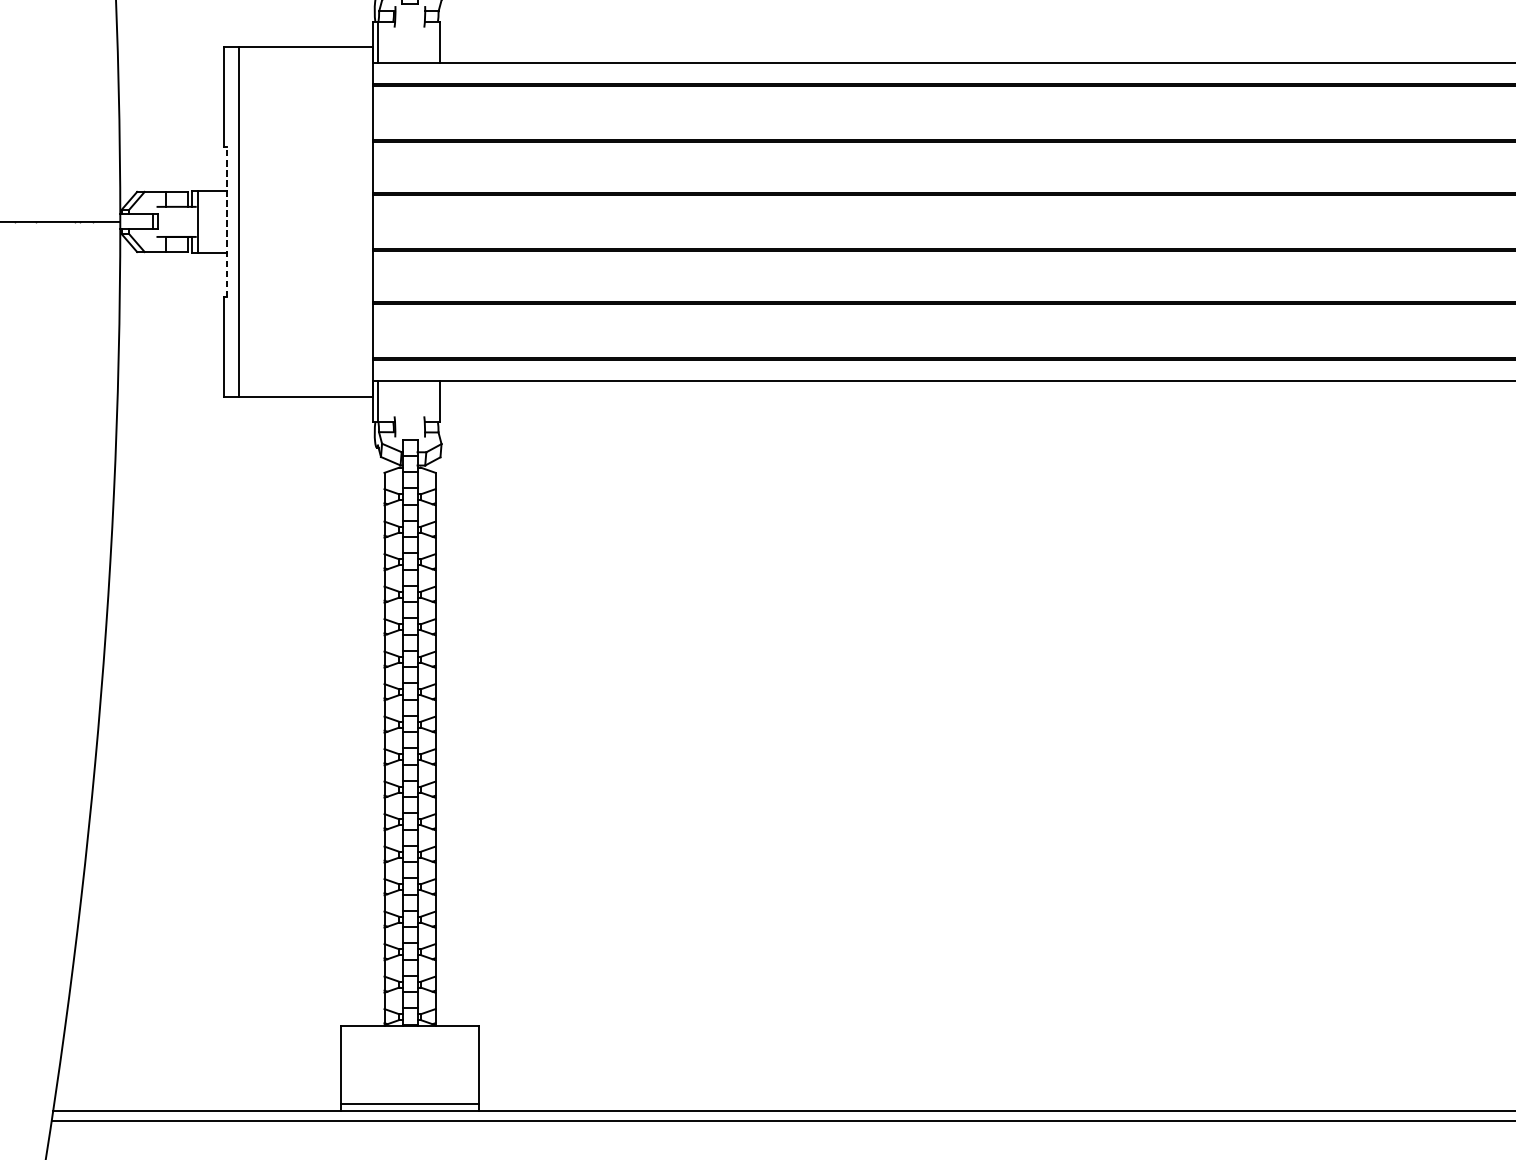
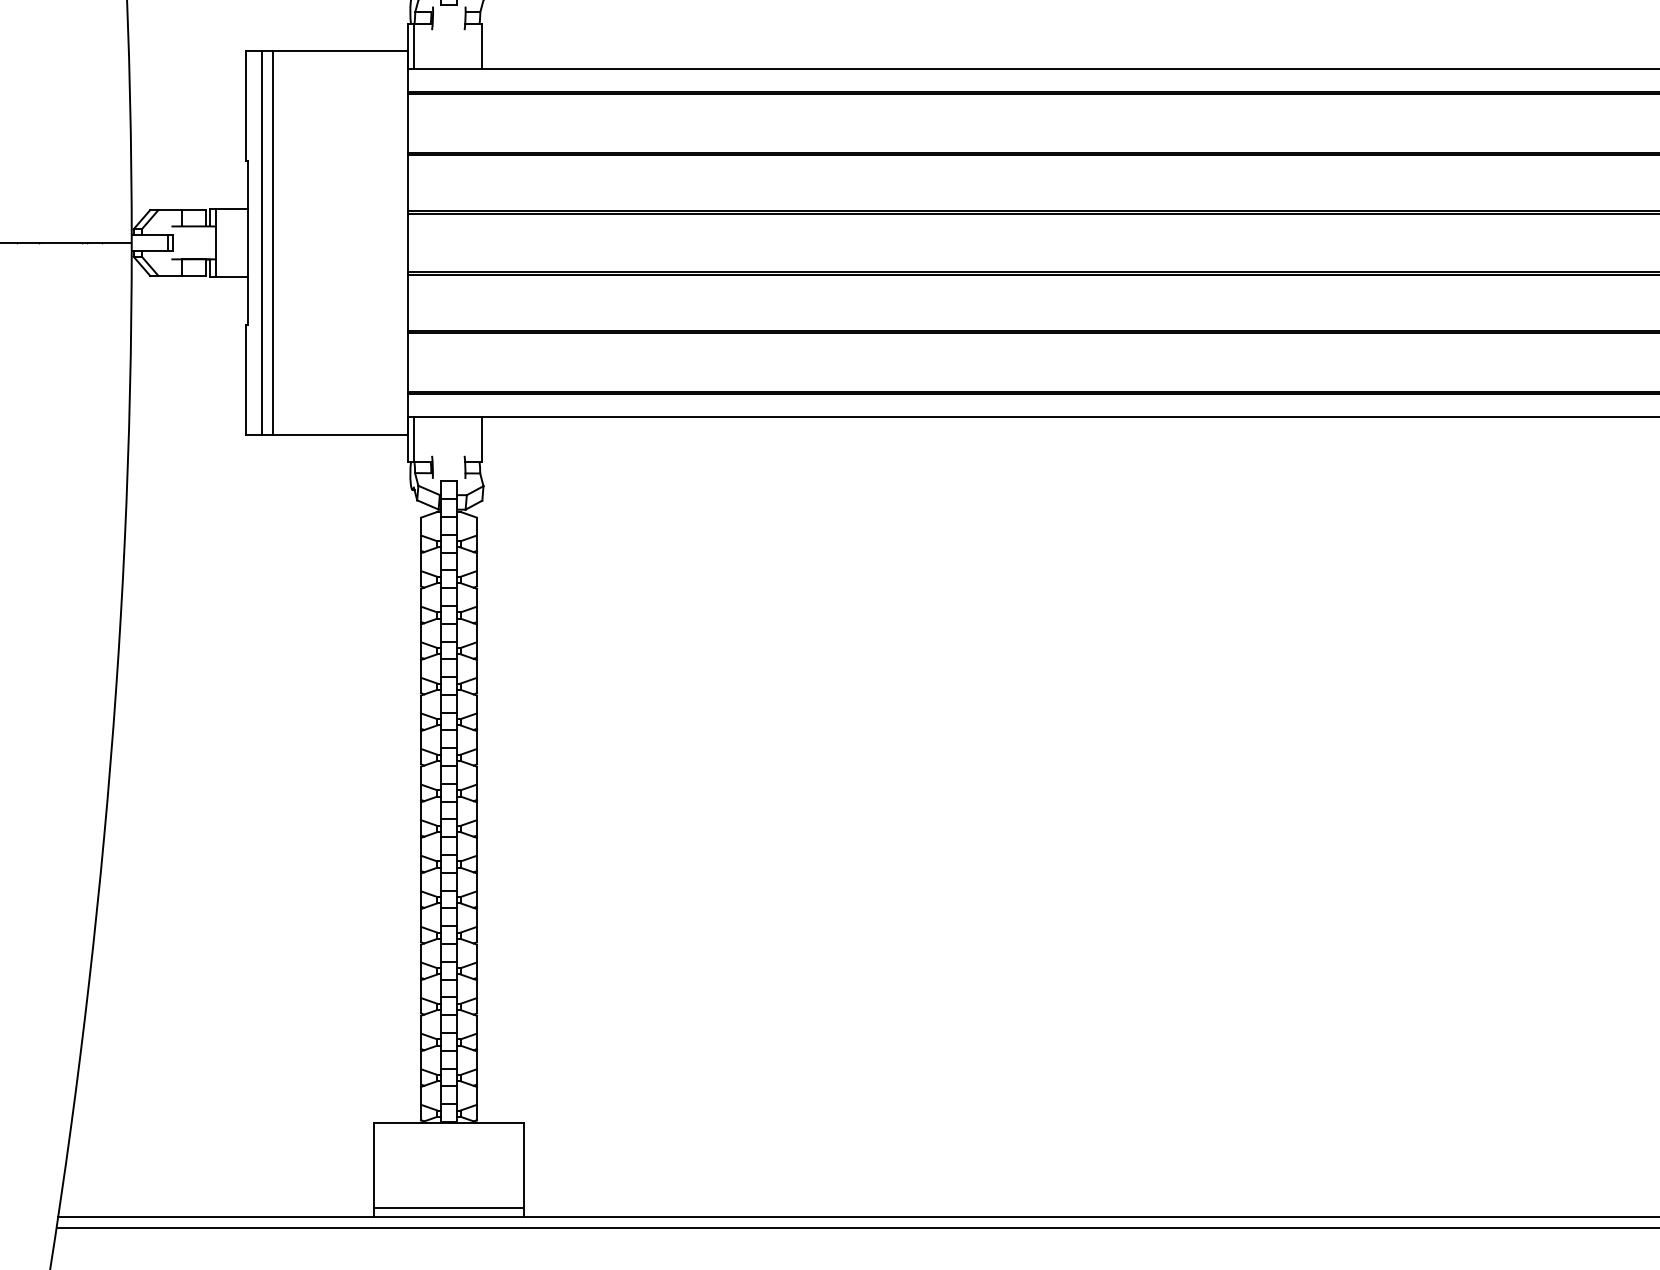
line: (226, 221) -> (248, 242), dashed -> solid
line: (248, 221) -> (272, 242), added

